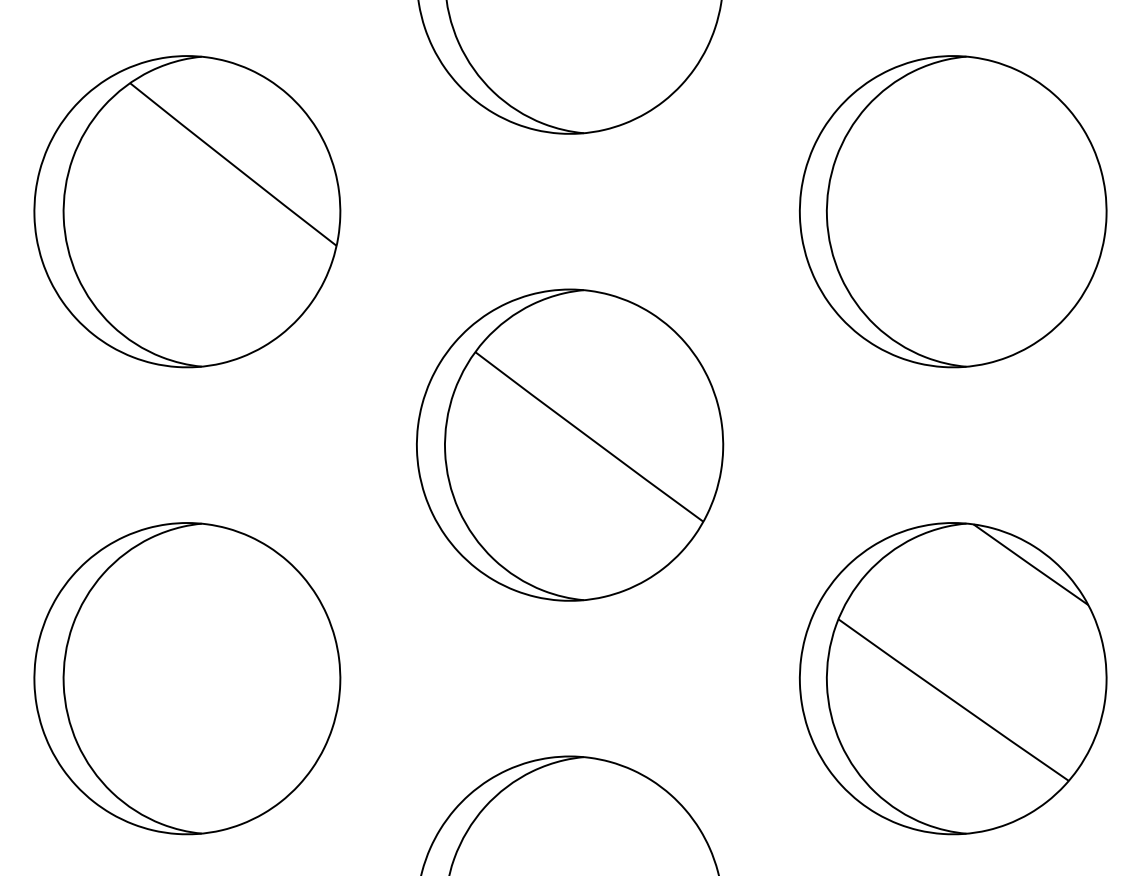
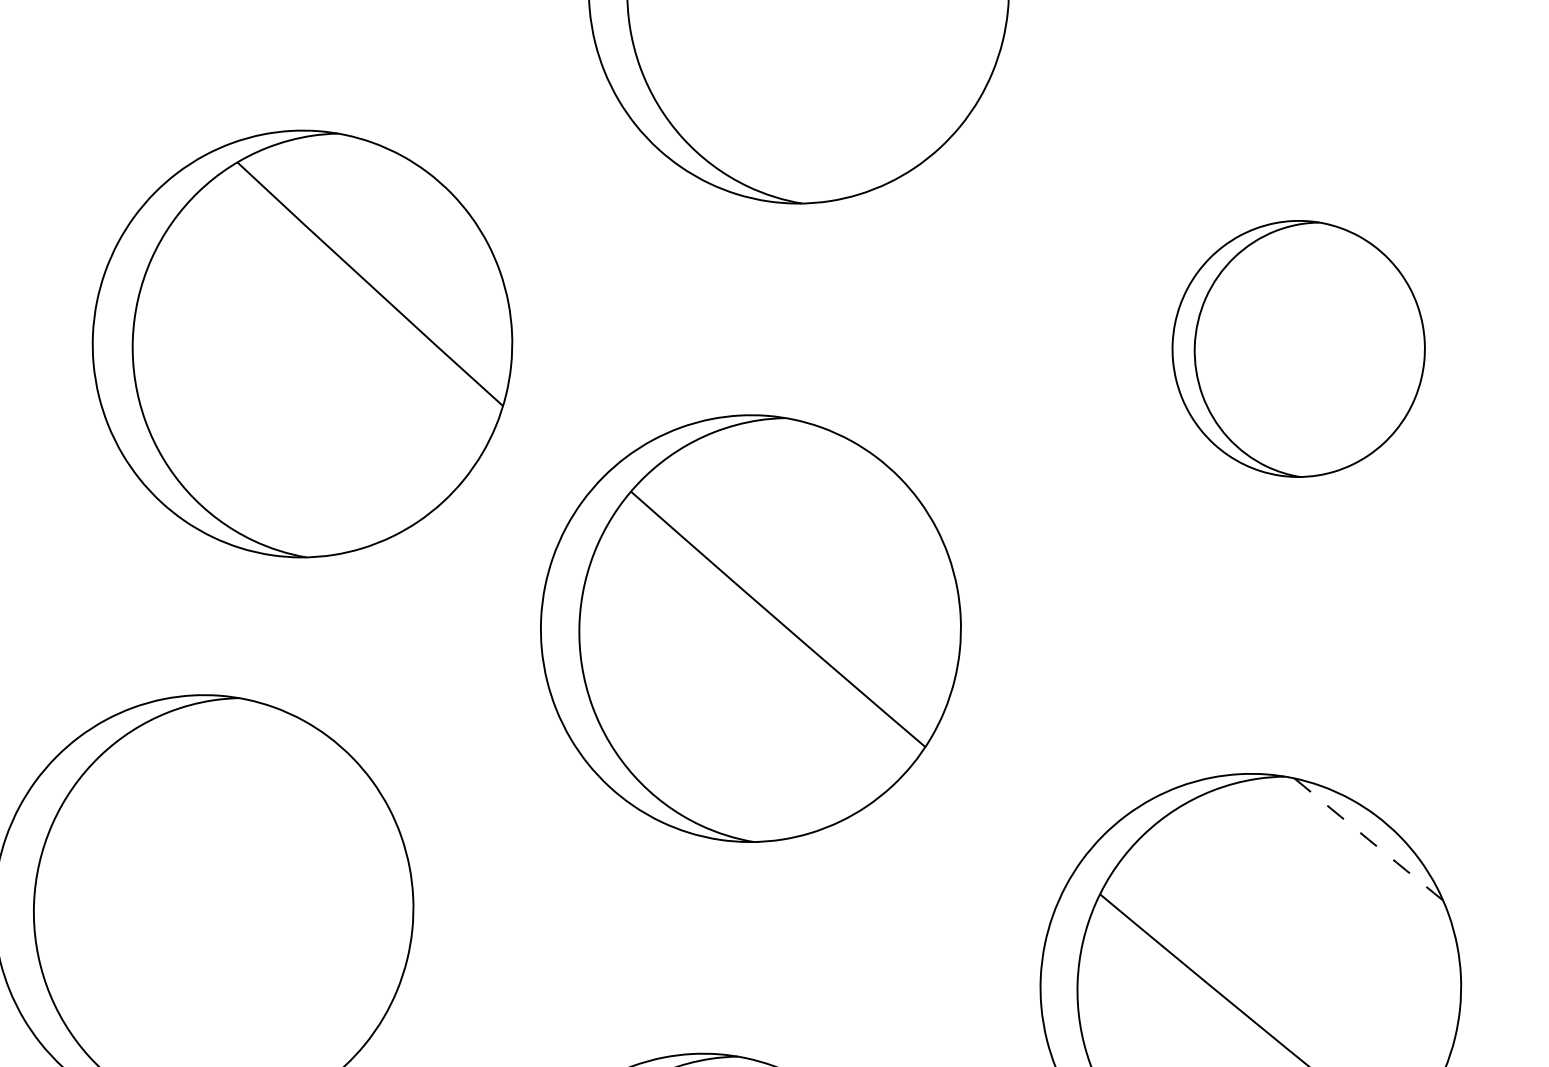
part: (187, 211) -> (302, 343), moved
part: (952, 211) -> (1297, 348), size x0.6
arc: (1030, 564) -> (1368, 839), solid -> dashed

